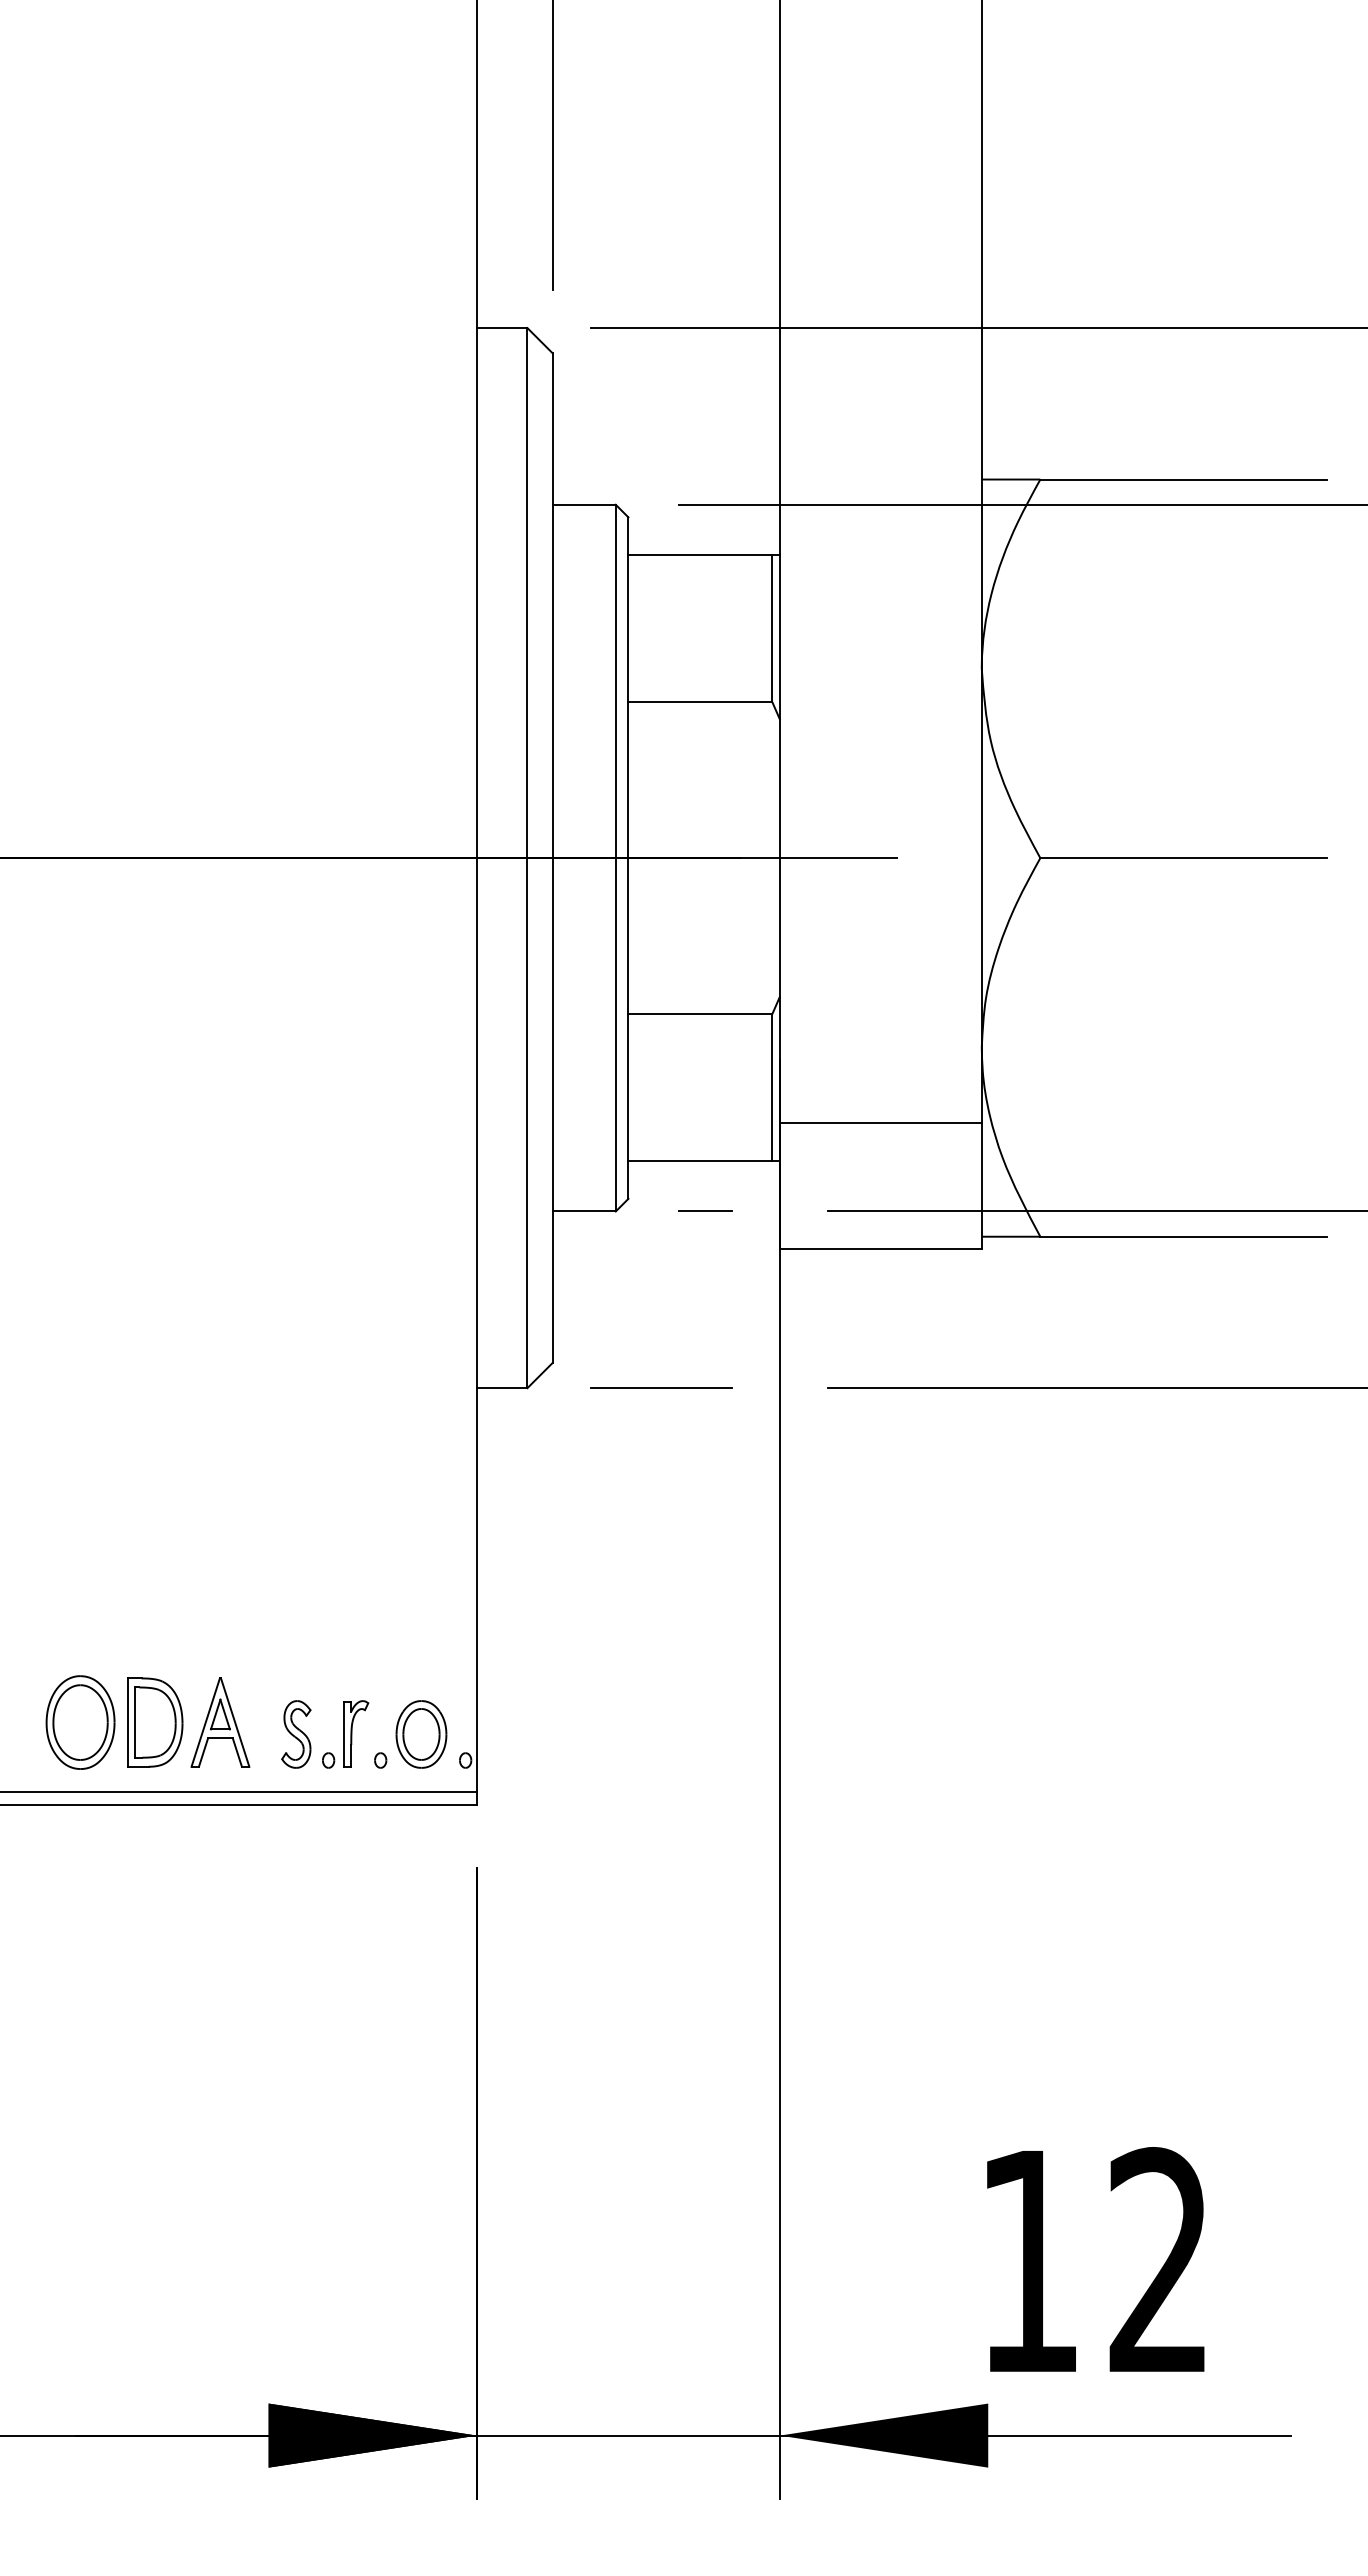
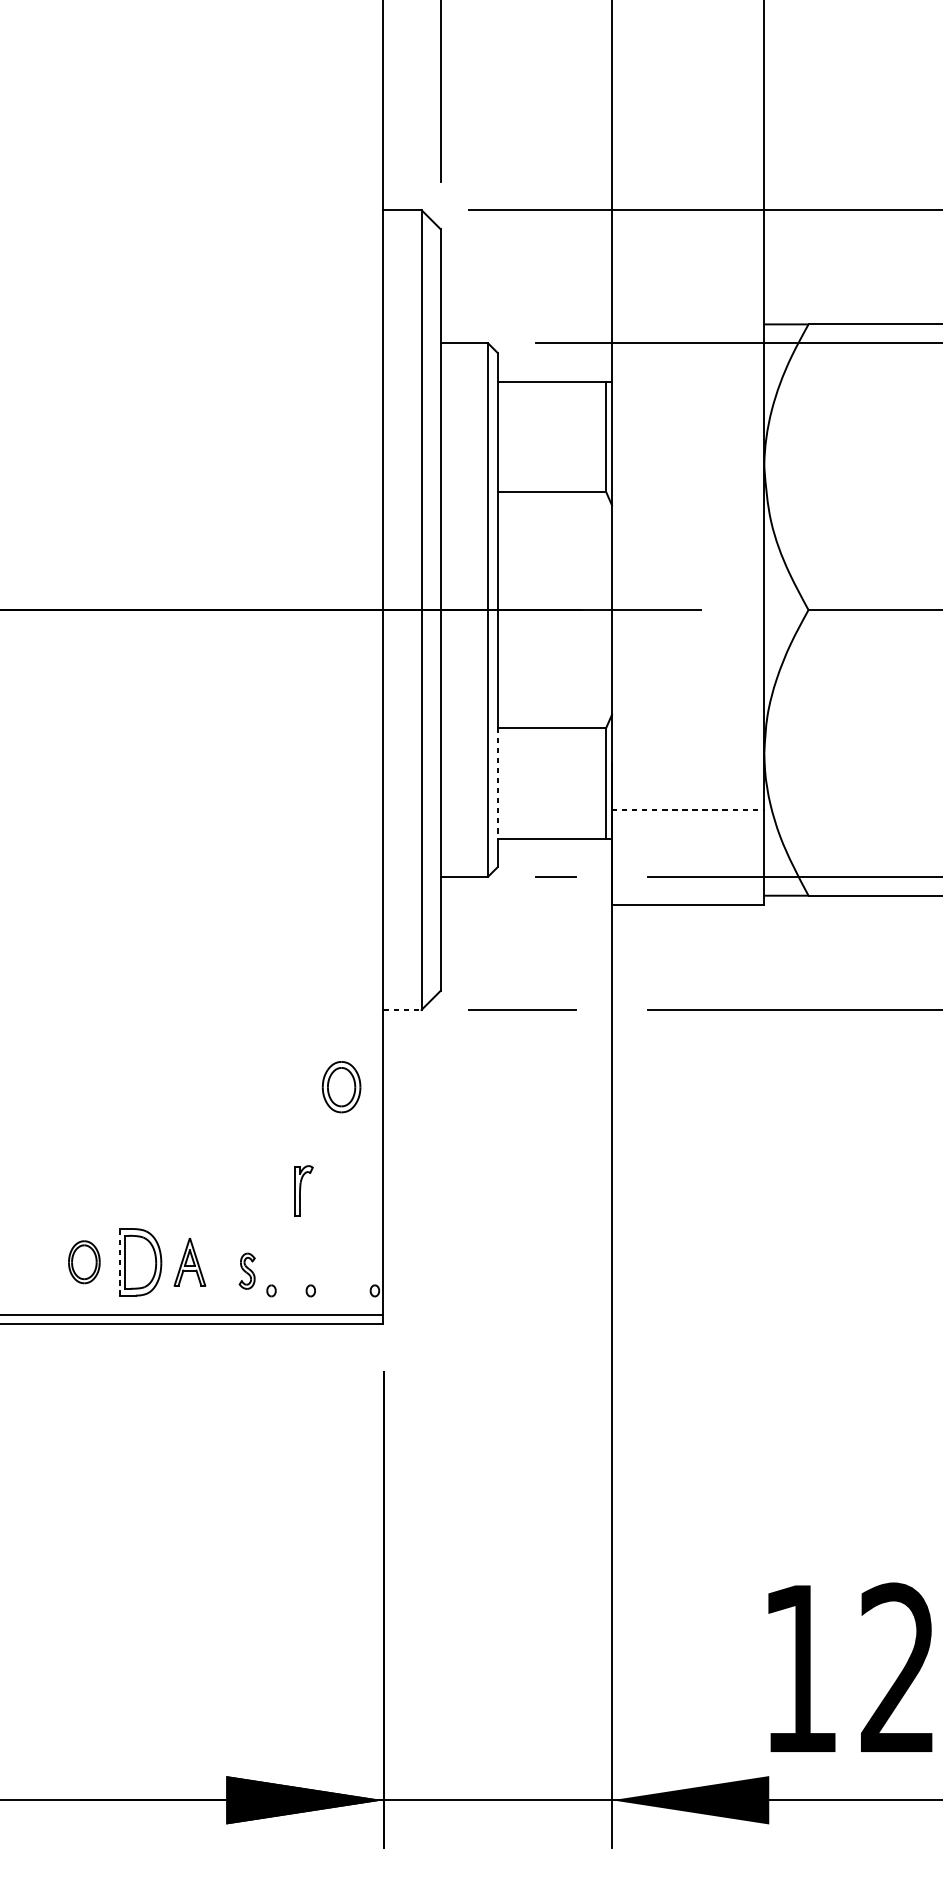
line: (628, 1088) -> (497, 783), solid -> dashed
line: (880, 1123) -> (687, 810), solid -> dashed
line: (502, 1388) -> (402, 1010), solid -> dashed
part: (80, 1722) -> (84, 1262), size x0.6
line: (128, 1722) -> (120, 1262), solid -> dashed
part: (220, 1722) -> (189, 1262), size x0.7
part: (356, 1733) -> (303, 1190), moved
part: (296, 1734) -> (247, 1271), size x0.7
part: (421, 1734) -> (341, 1087), moved

